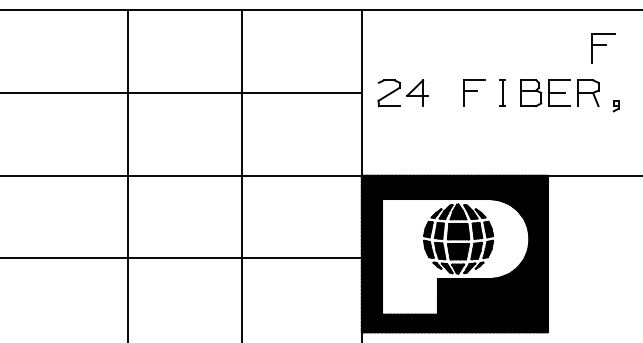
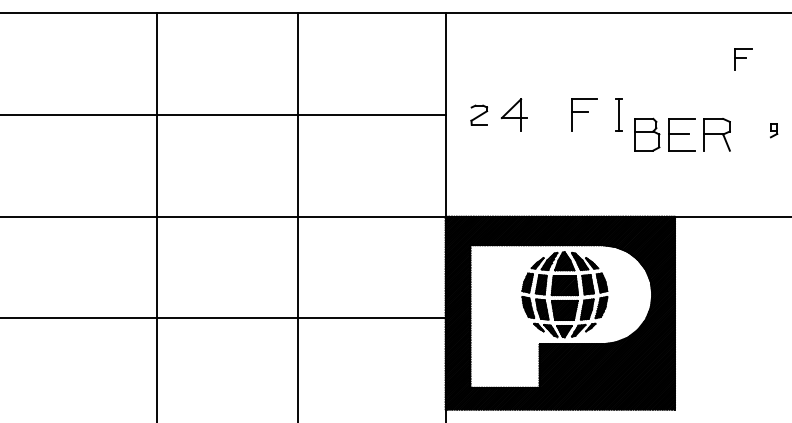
part: (603, 48) -> (743, 59), size x0.6
part: (388, 93) -> (478, 115), size x0.6
part: (559, 93) -> (681, 135), moved
part: (615, 106) -> (773, 131), moved

